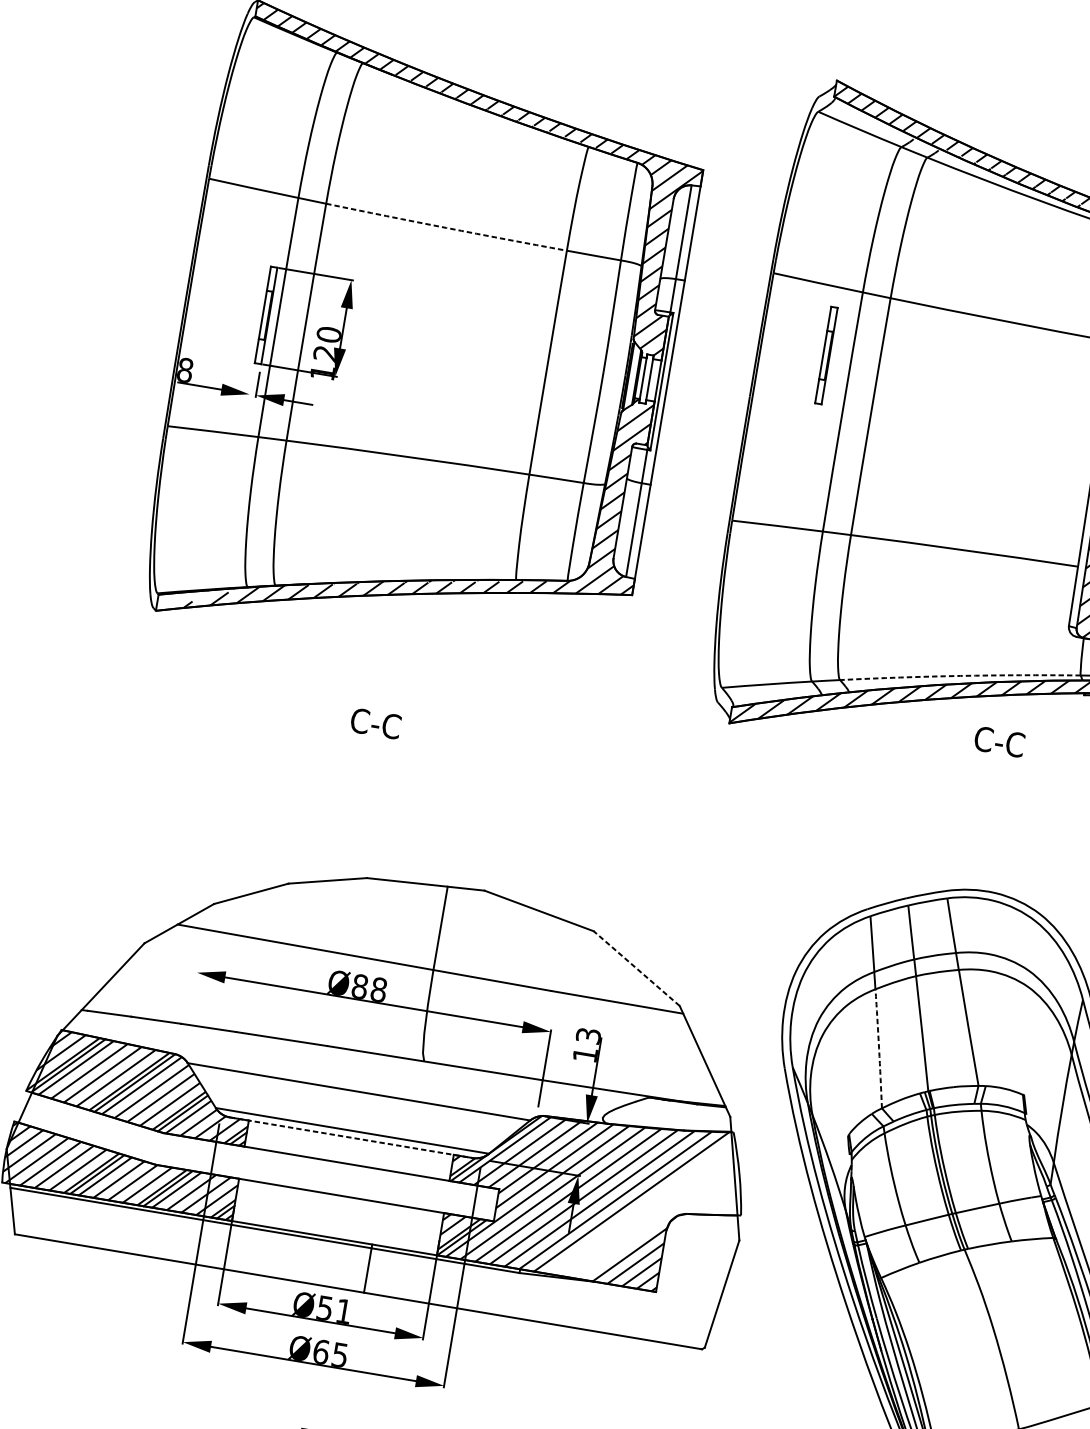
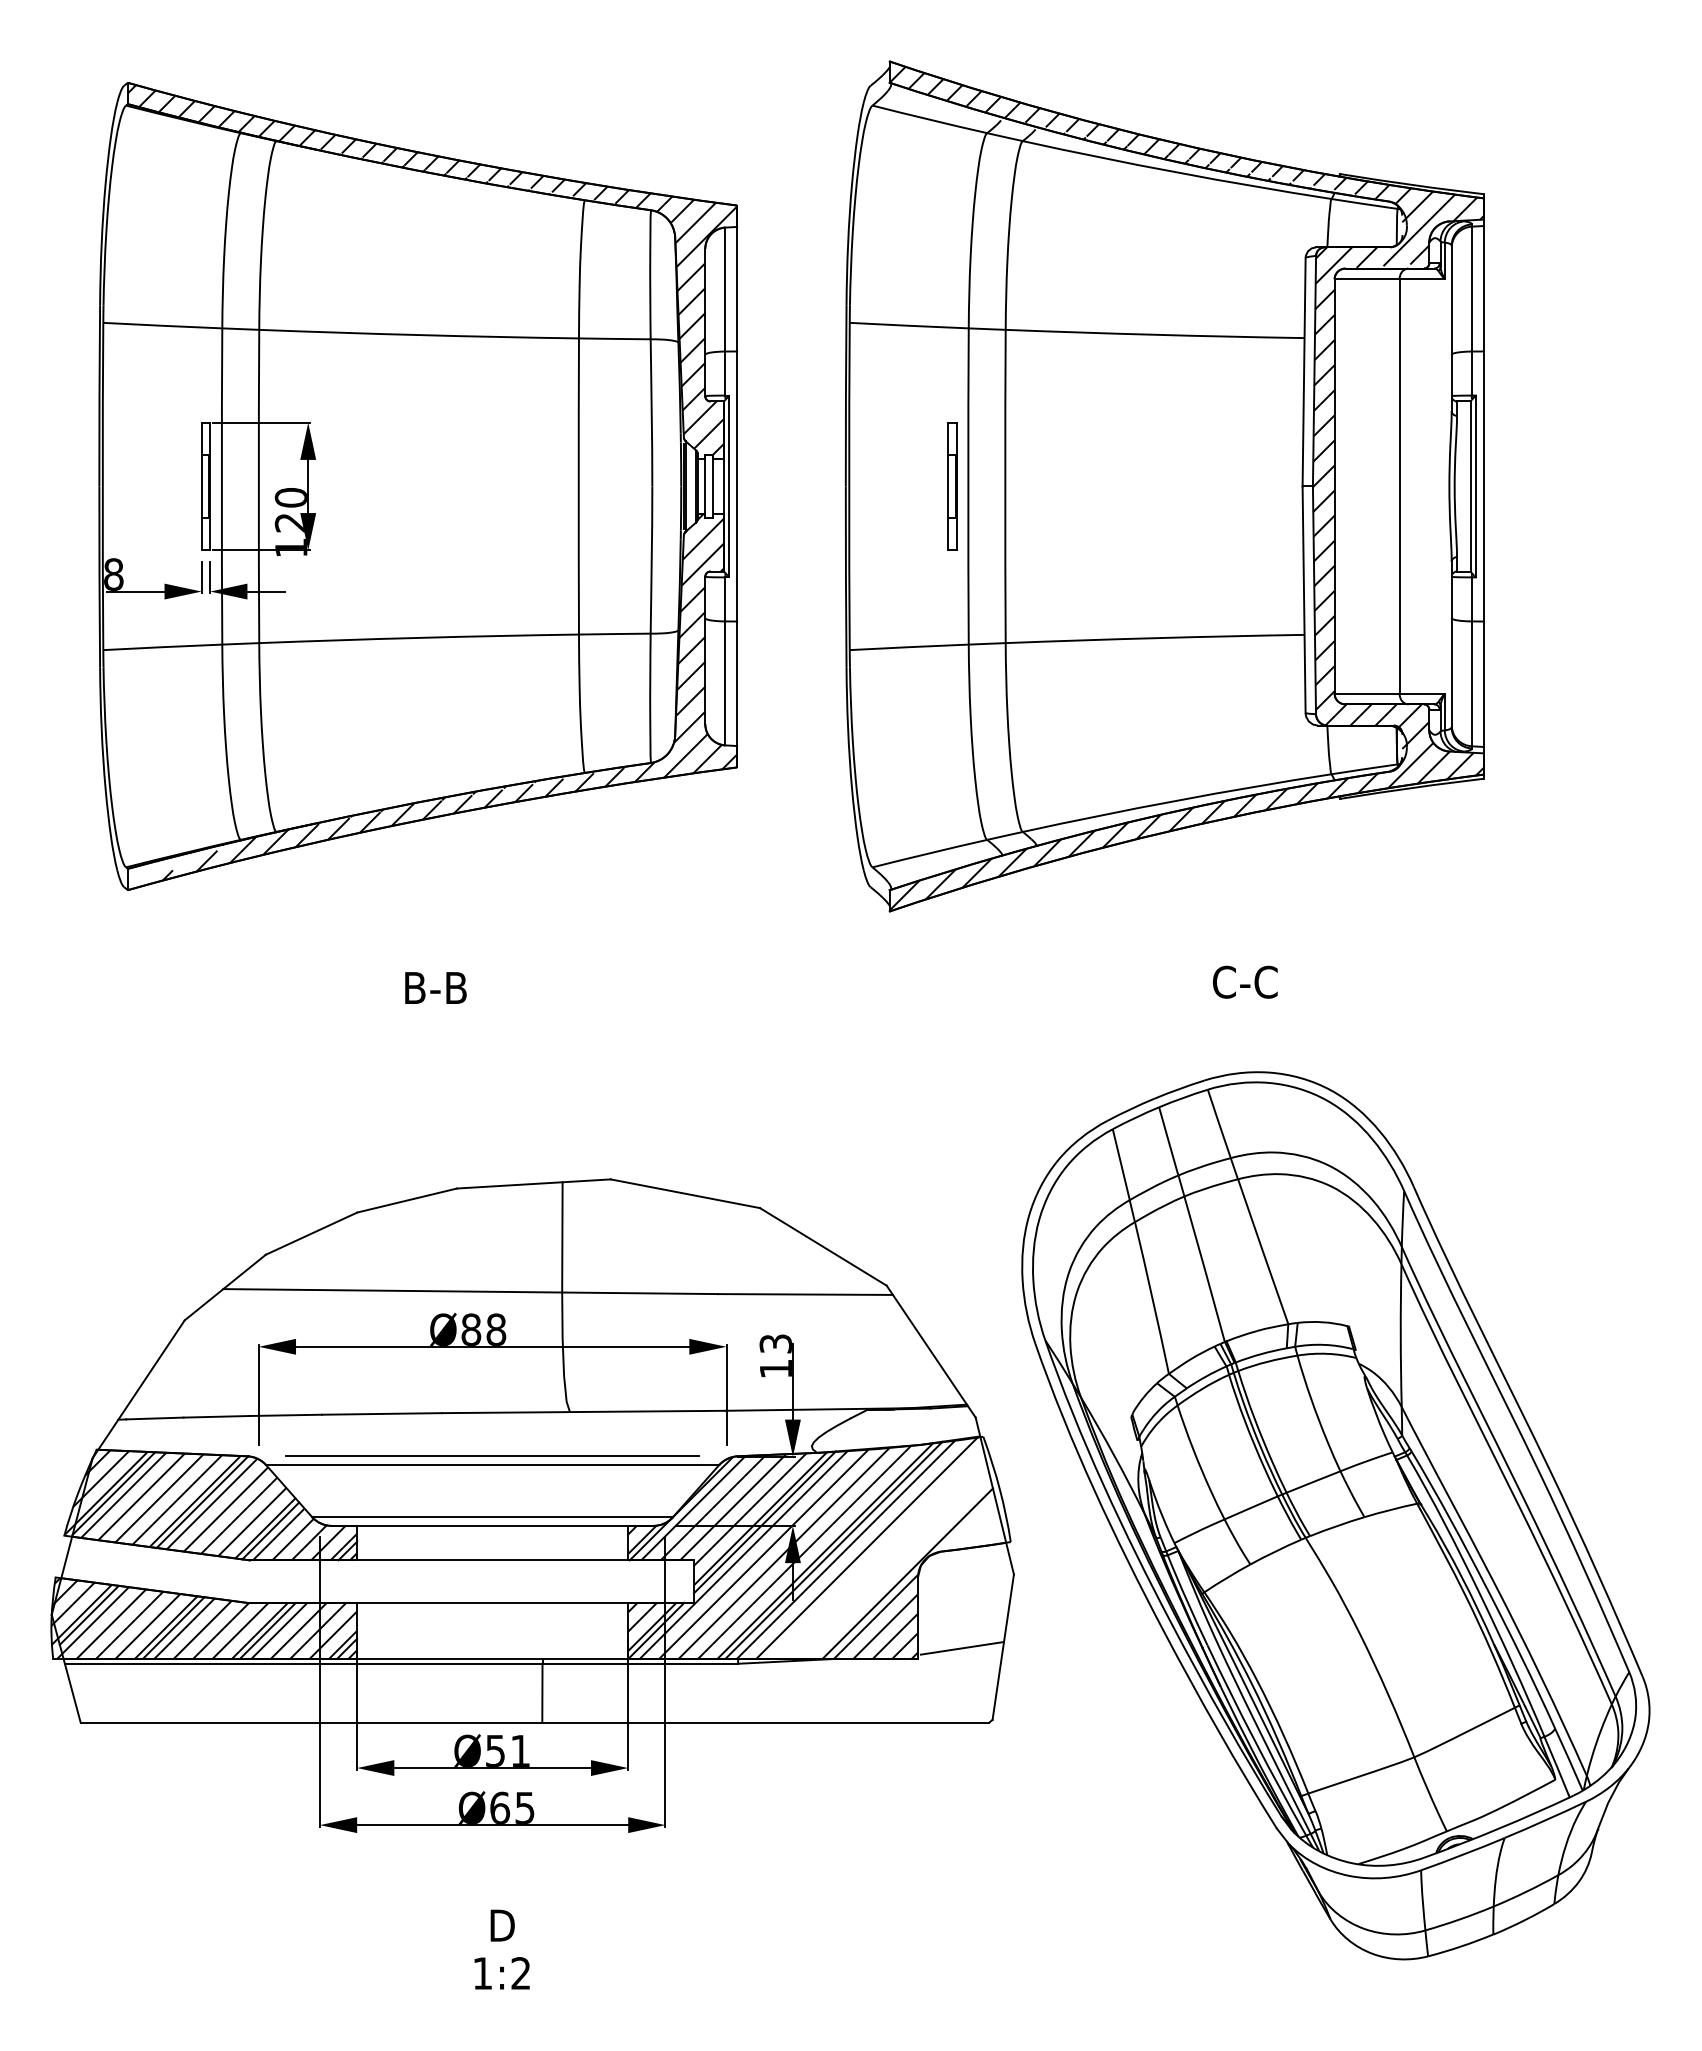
arc: (446, 228) -> (419, 335), dashed -> solid
part: (826, 355) -> (952, 486), moved
line: (251, 383) -> (201, 577), added
arc: (960, 675) -> (1176, 800), dashed -> solid
text: (375, 723) -> (434, 987), C-C -> B-B
text: (999, 741) -> (1245, 981), moved
line: (636, 968) -> (822, 1246), dashed -> solid
line: (190, 1008) -> (258, 1394), added
arc: (879, 1048) -> (1152, 1297), dashed -> solid
line: (360, 1085) -> (492, 1456), added
line: (351, 1137) -> (492, 1525), dashed -> solid
line: (34, 1153) -> (88, 1614), added
line: (557, 1169) -> (764, 1522), added
line: (606, 1198) -> (833, 1549), added
line: (659, 1226) -> (907, 1573), added
line: (691, 1289) -> (962, 1647), added

